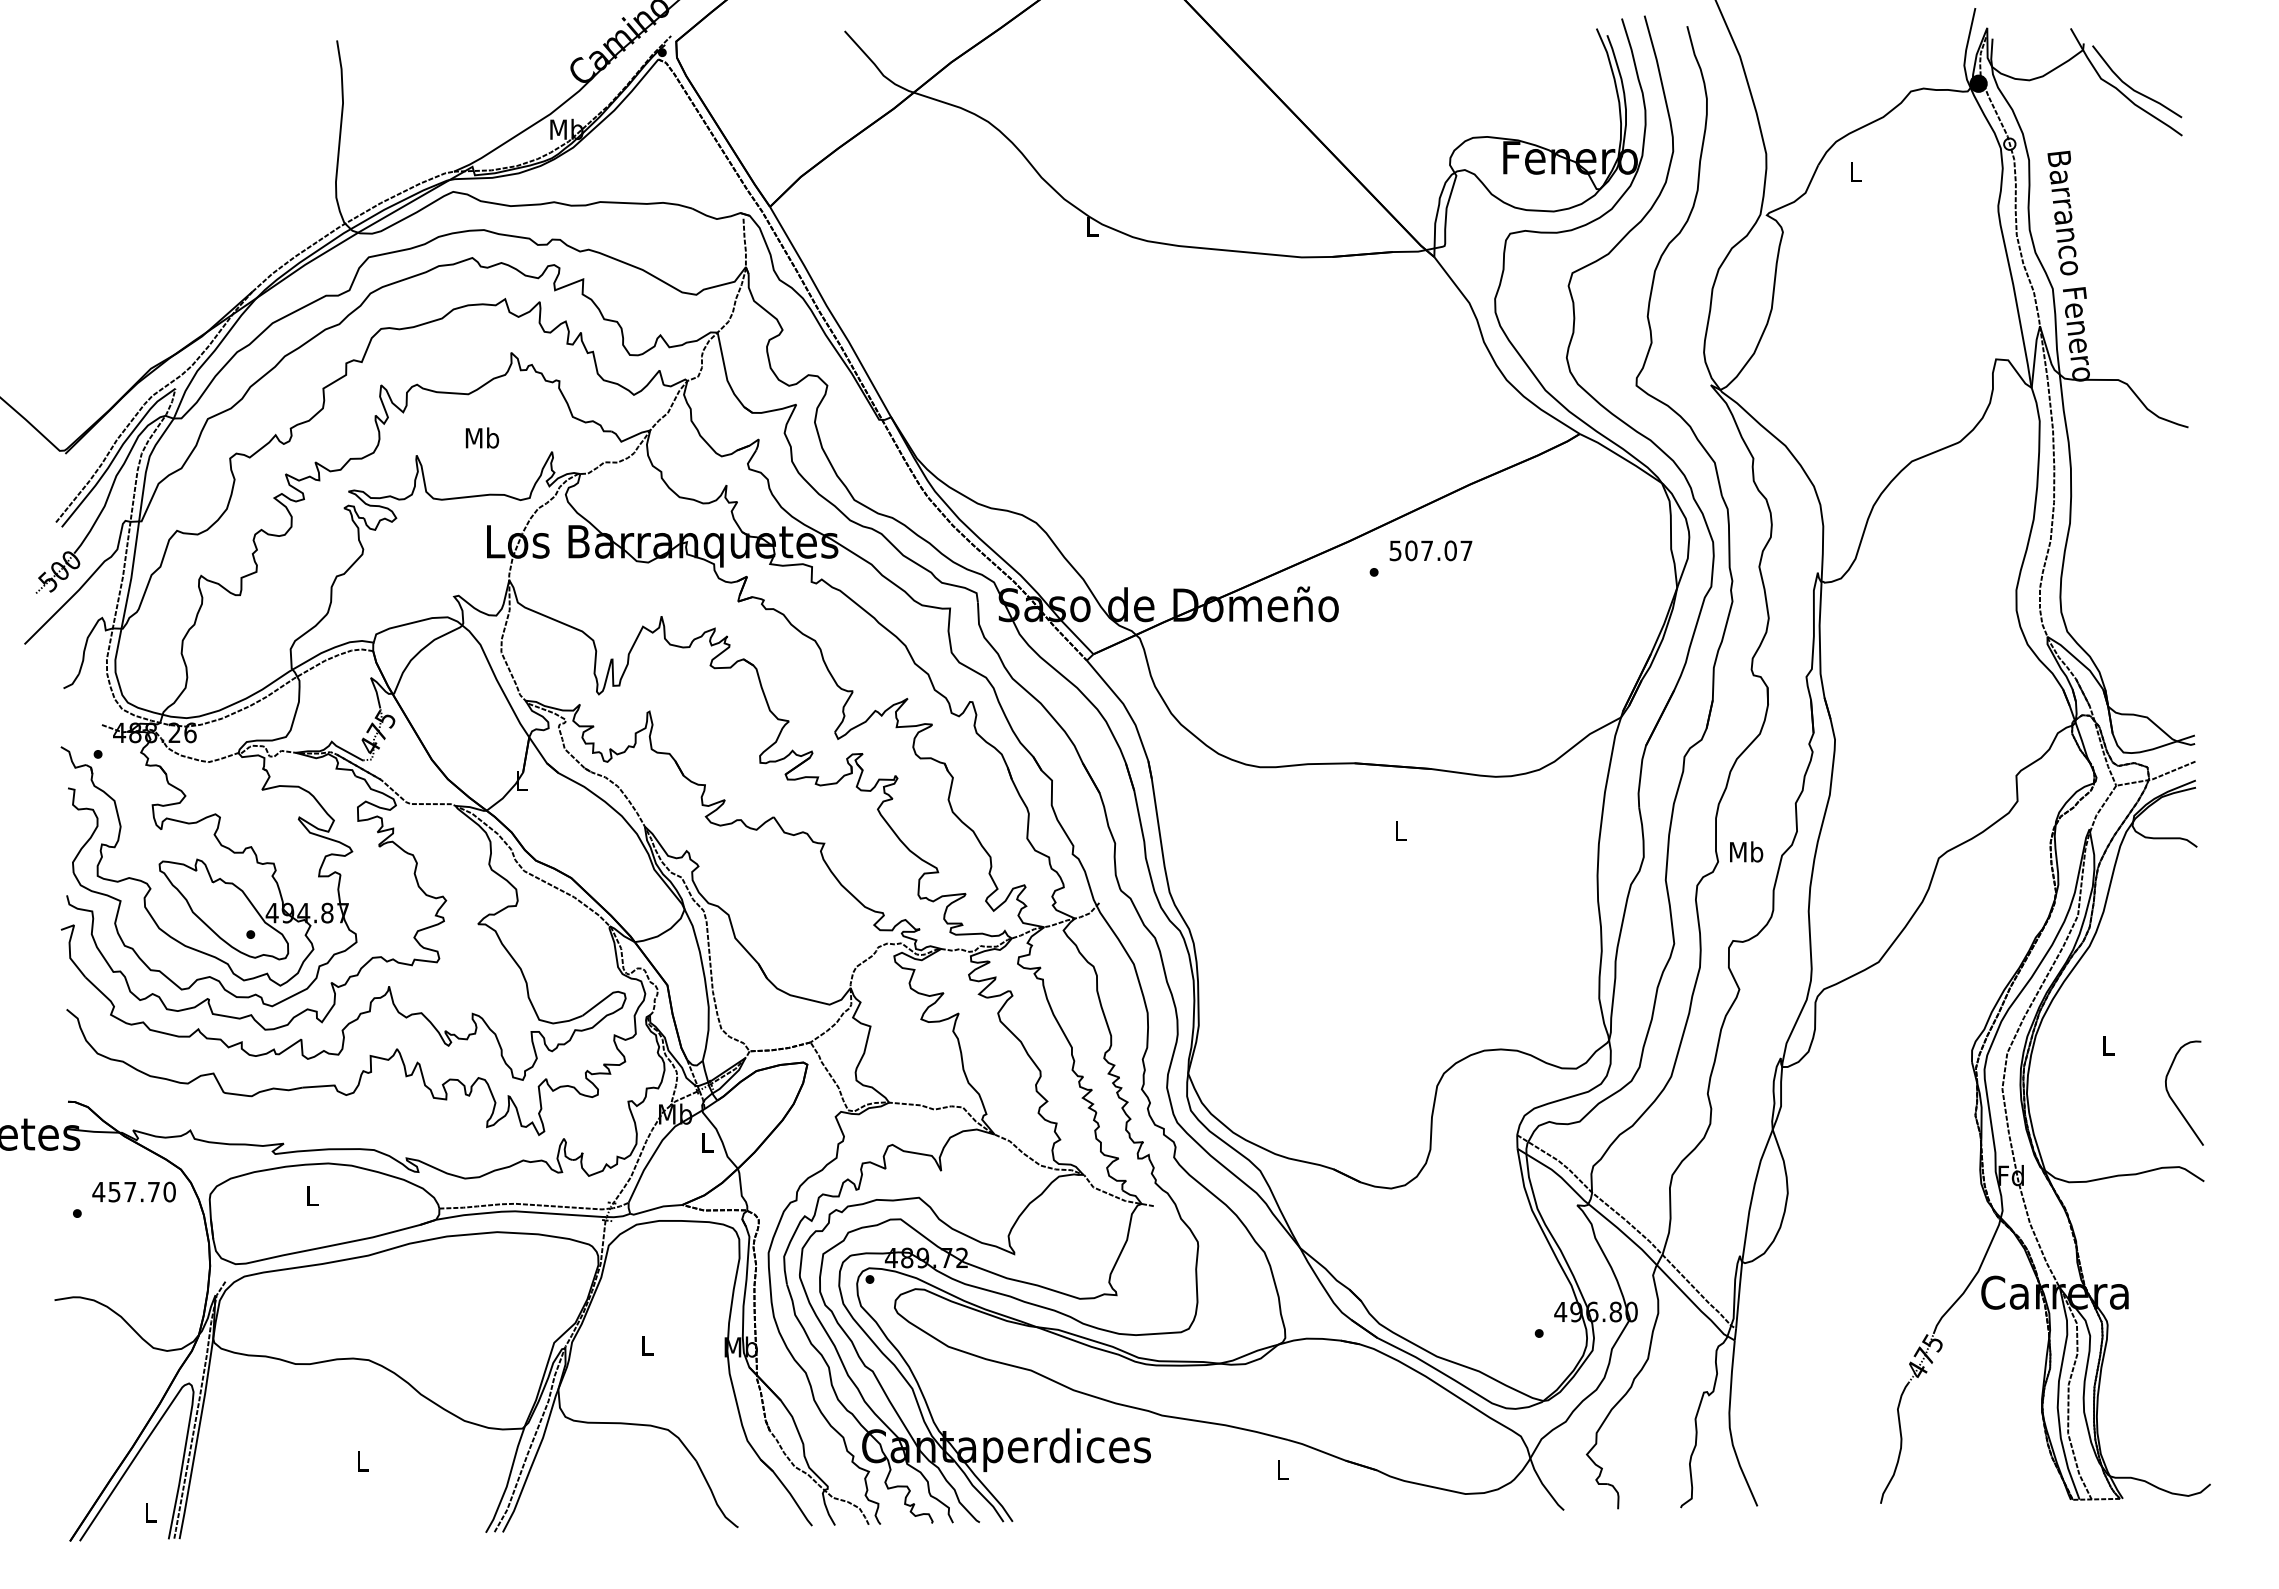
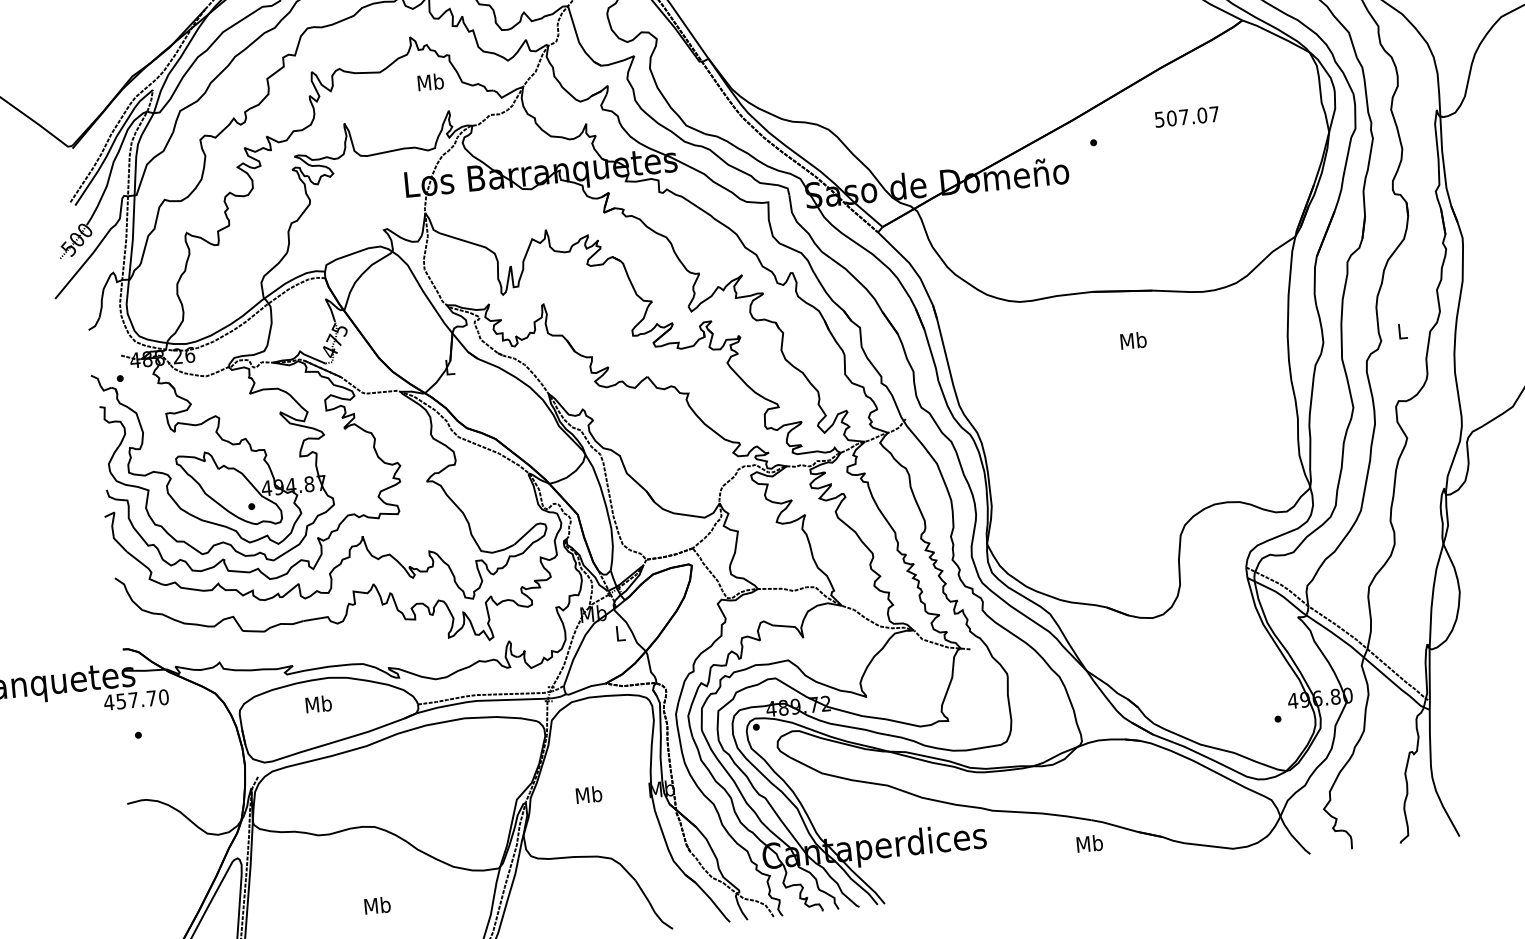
text: (482, 437) -> (430, 81), moved
text: (1430, 550) -> (1186, 116), moved
text: (1400, 830) -> (1133, 340), L -> Mb
text: (1746, 851) -> (1402, 330), Mb -> L
text: (133, 1191) -> (135, 699), moved
text: (311, 1195) -> (318, 703), L -> Mb
text: (646, 1345) -> (588, 794), L -> Mb
text: (362, 1460) -> (377, 905), L -> Mb
text: (1282, 1469) -> (1089, 843), L -> Mb

